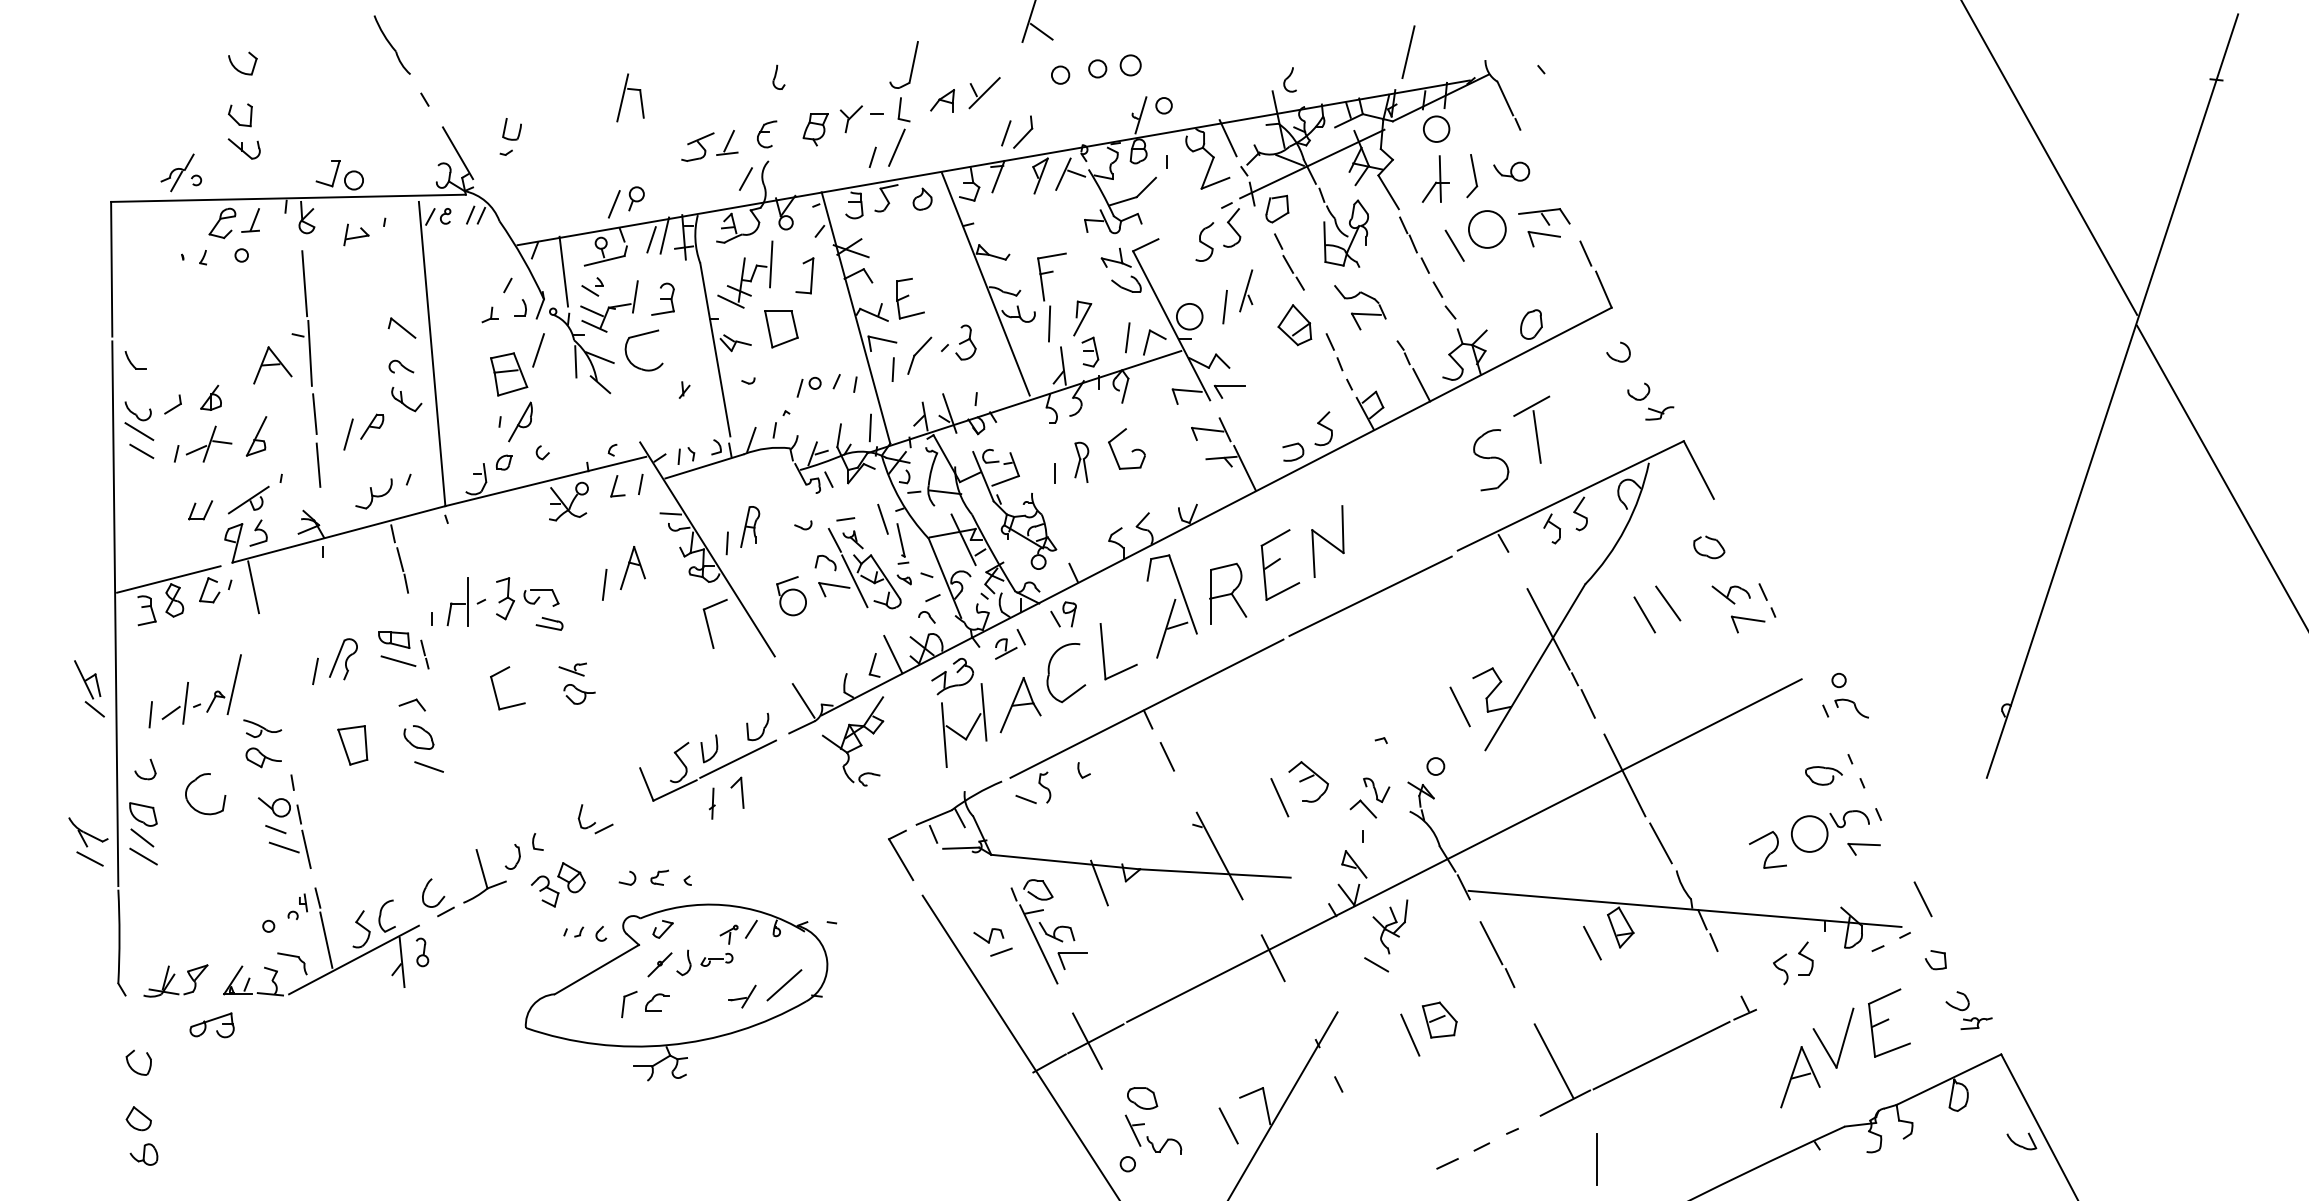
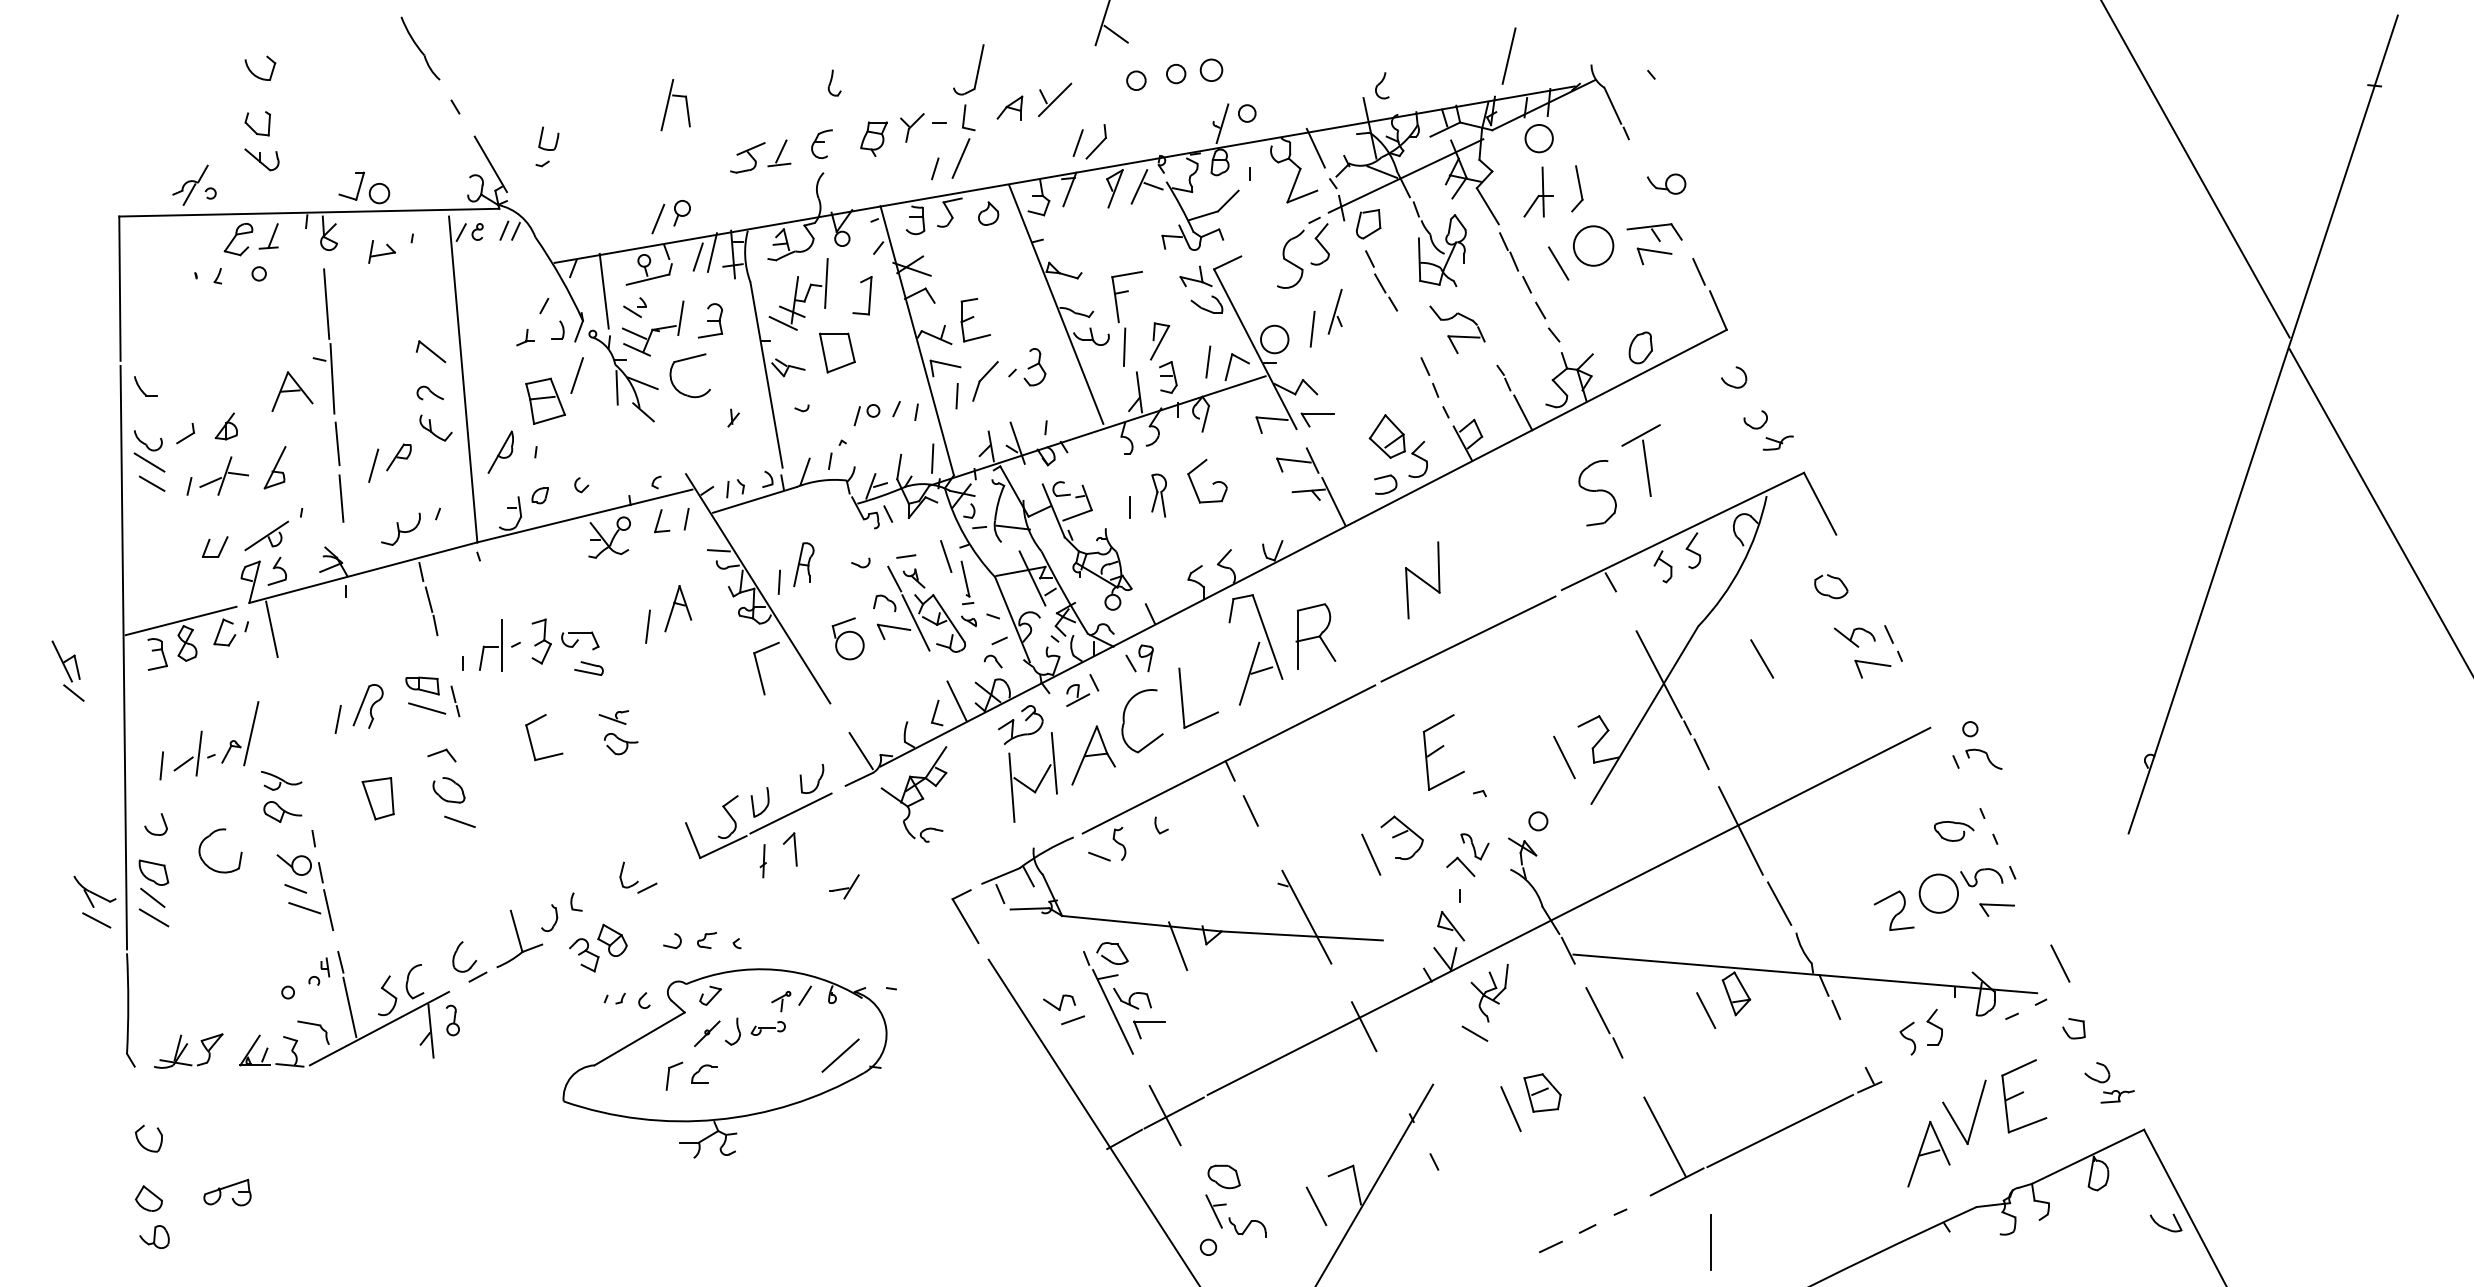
part: (1511, 171) -> (1666, 183), moved
line: (745, 178) -> (798, 191), removed
part: (1204, 242) -> (1290, 259), size x1.4
part: (1294, 325) -> (1386, 436), moved
part: (520, 421) -> (500, 451), moved
part: (1280, 565) -> (1443, 752), moved
line: (1668, 603) -> (1787, 646), removed
part: (88, 688) -> (67, 670), moved
part: (742, 996) -> (844, 886), moved
part: (212, 1025) -> (227, 1192), moved

